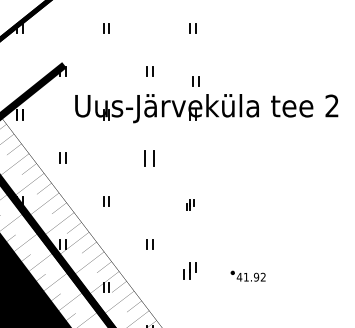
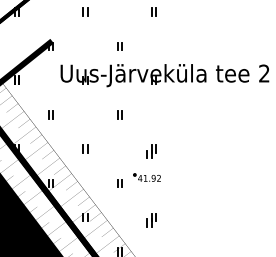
part: (195, 81) -> (156, 54), removed
part: (149, 157) -> (119, 114), size x0.62
part: (189, 204) -> (151, 151), size x1.67
part: (189, 270) -> (151, 219), moved
part: (247, 275) -> (146, 177), moved

